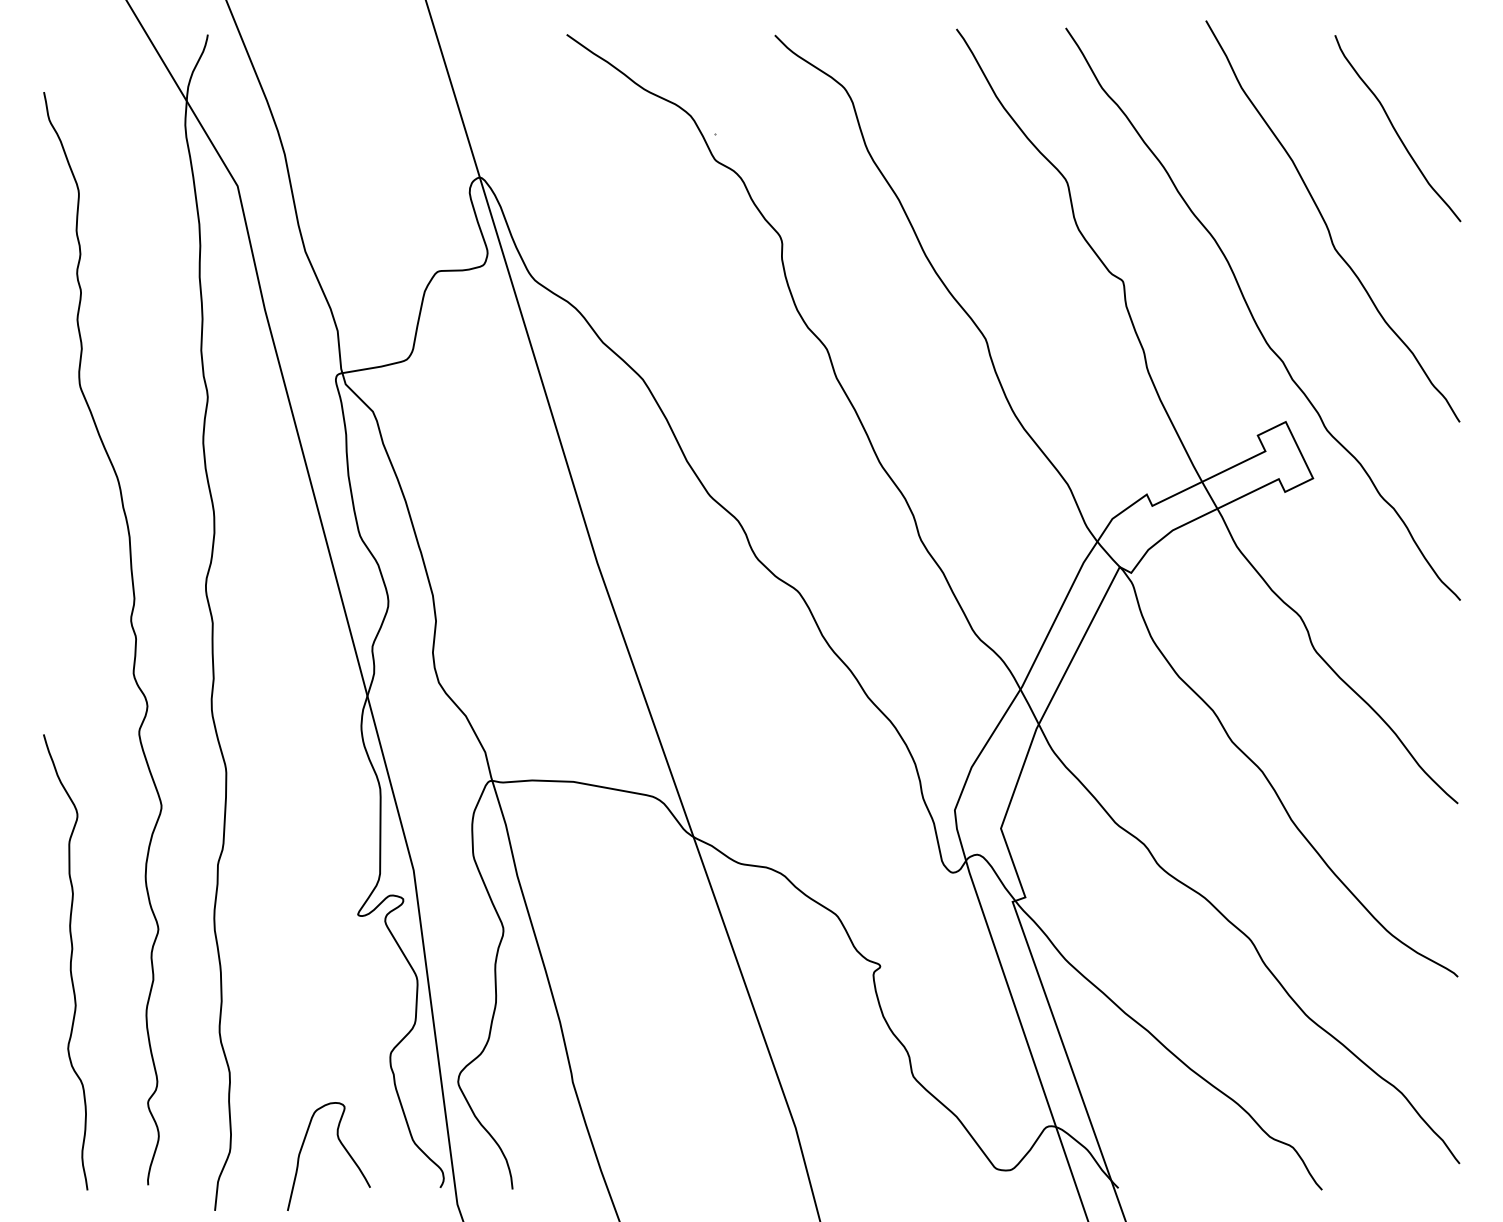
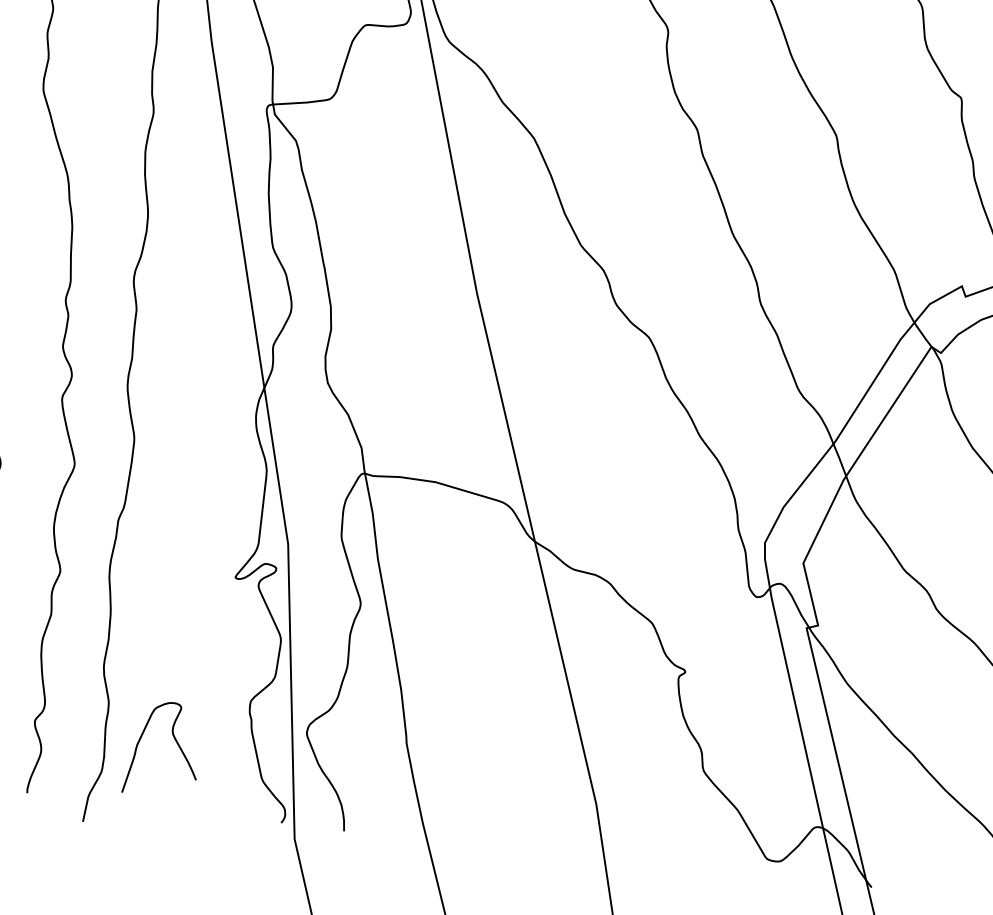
curve: (341, 1145) -> (175, 740), moved

